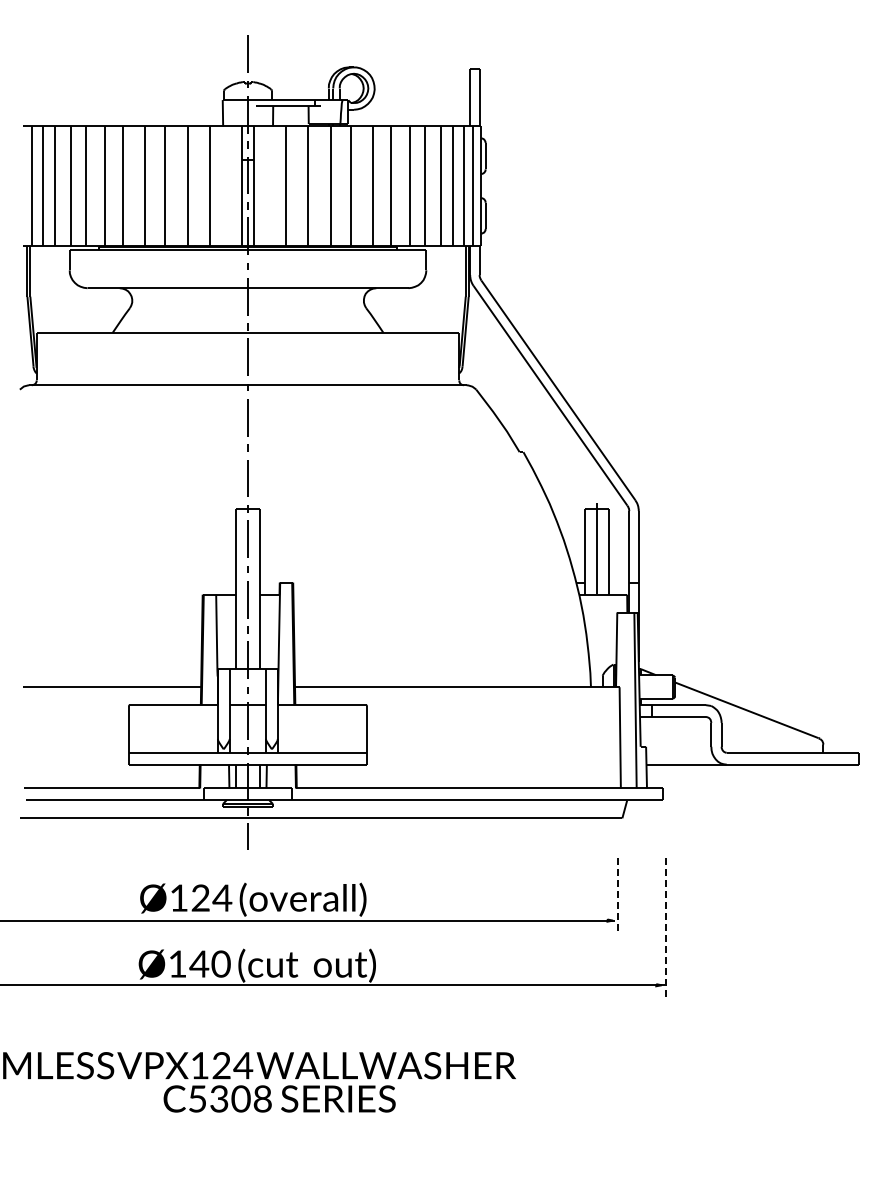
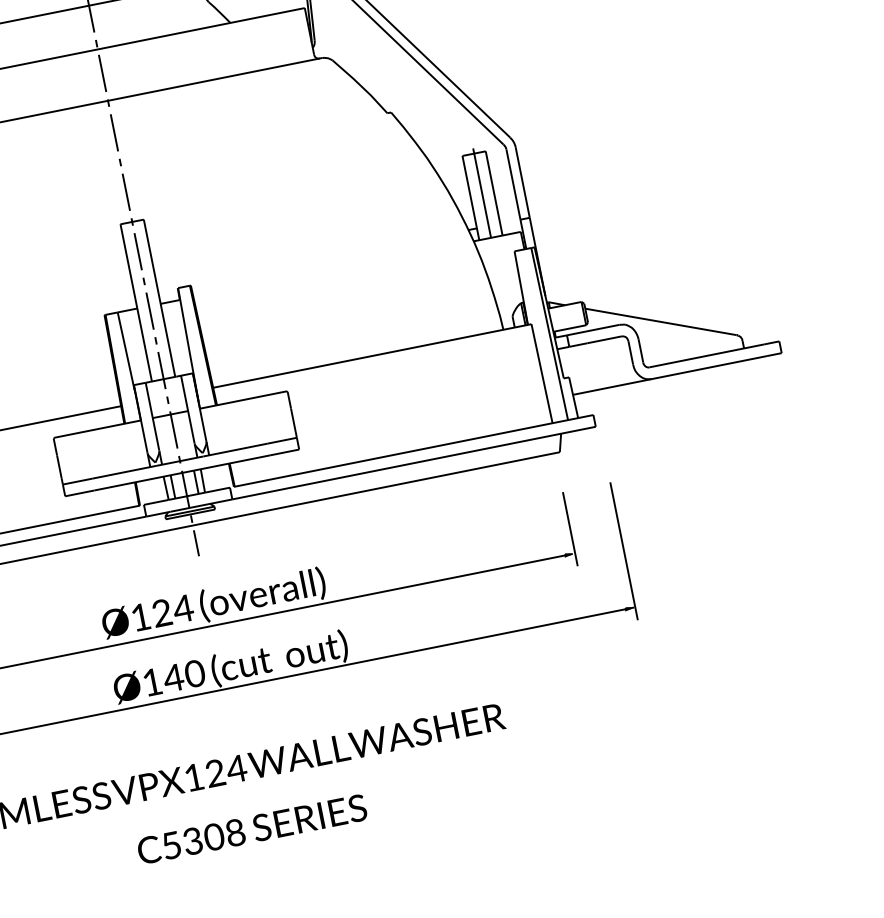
line: (617, 895) -> (570, 528), dashed -> solid
line: (665, 928) -> (623, 551), dashed -> solid
text: (279, 1098) -> (251, 829), moved

